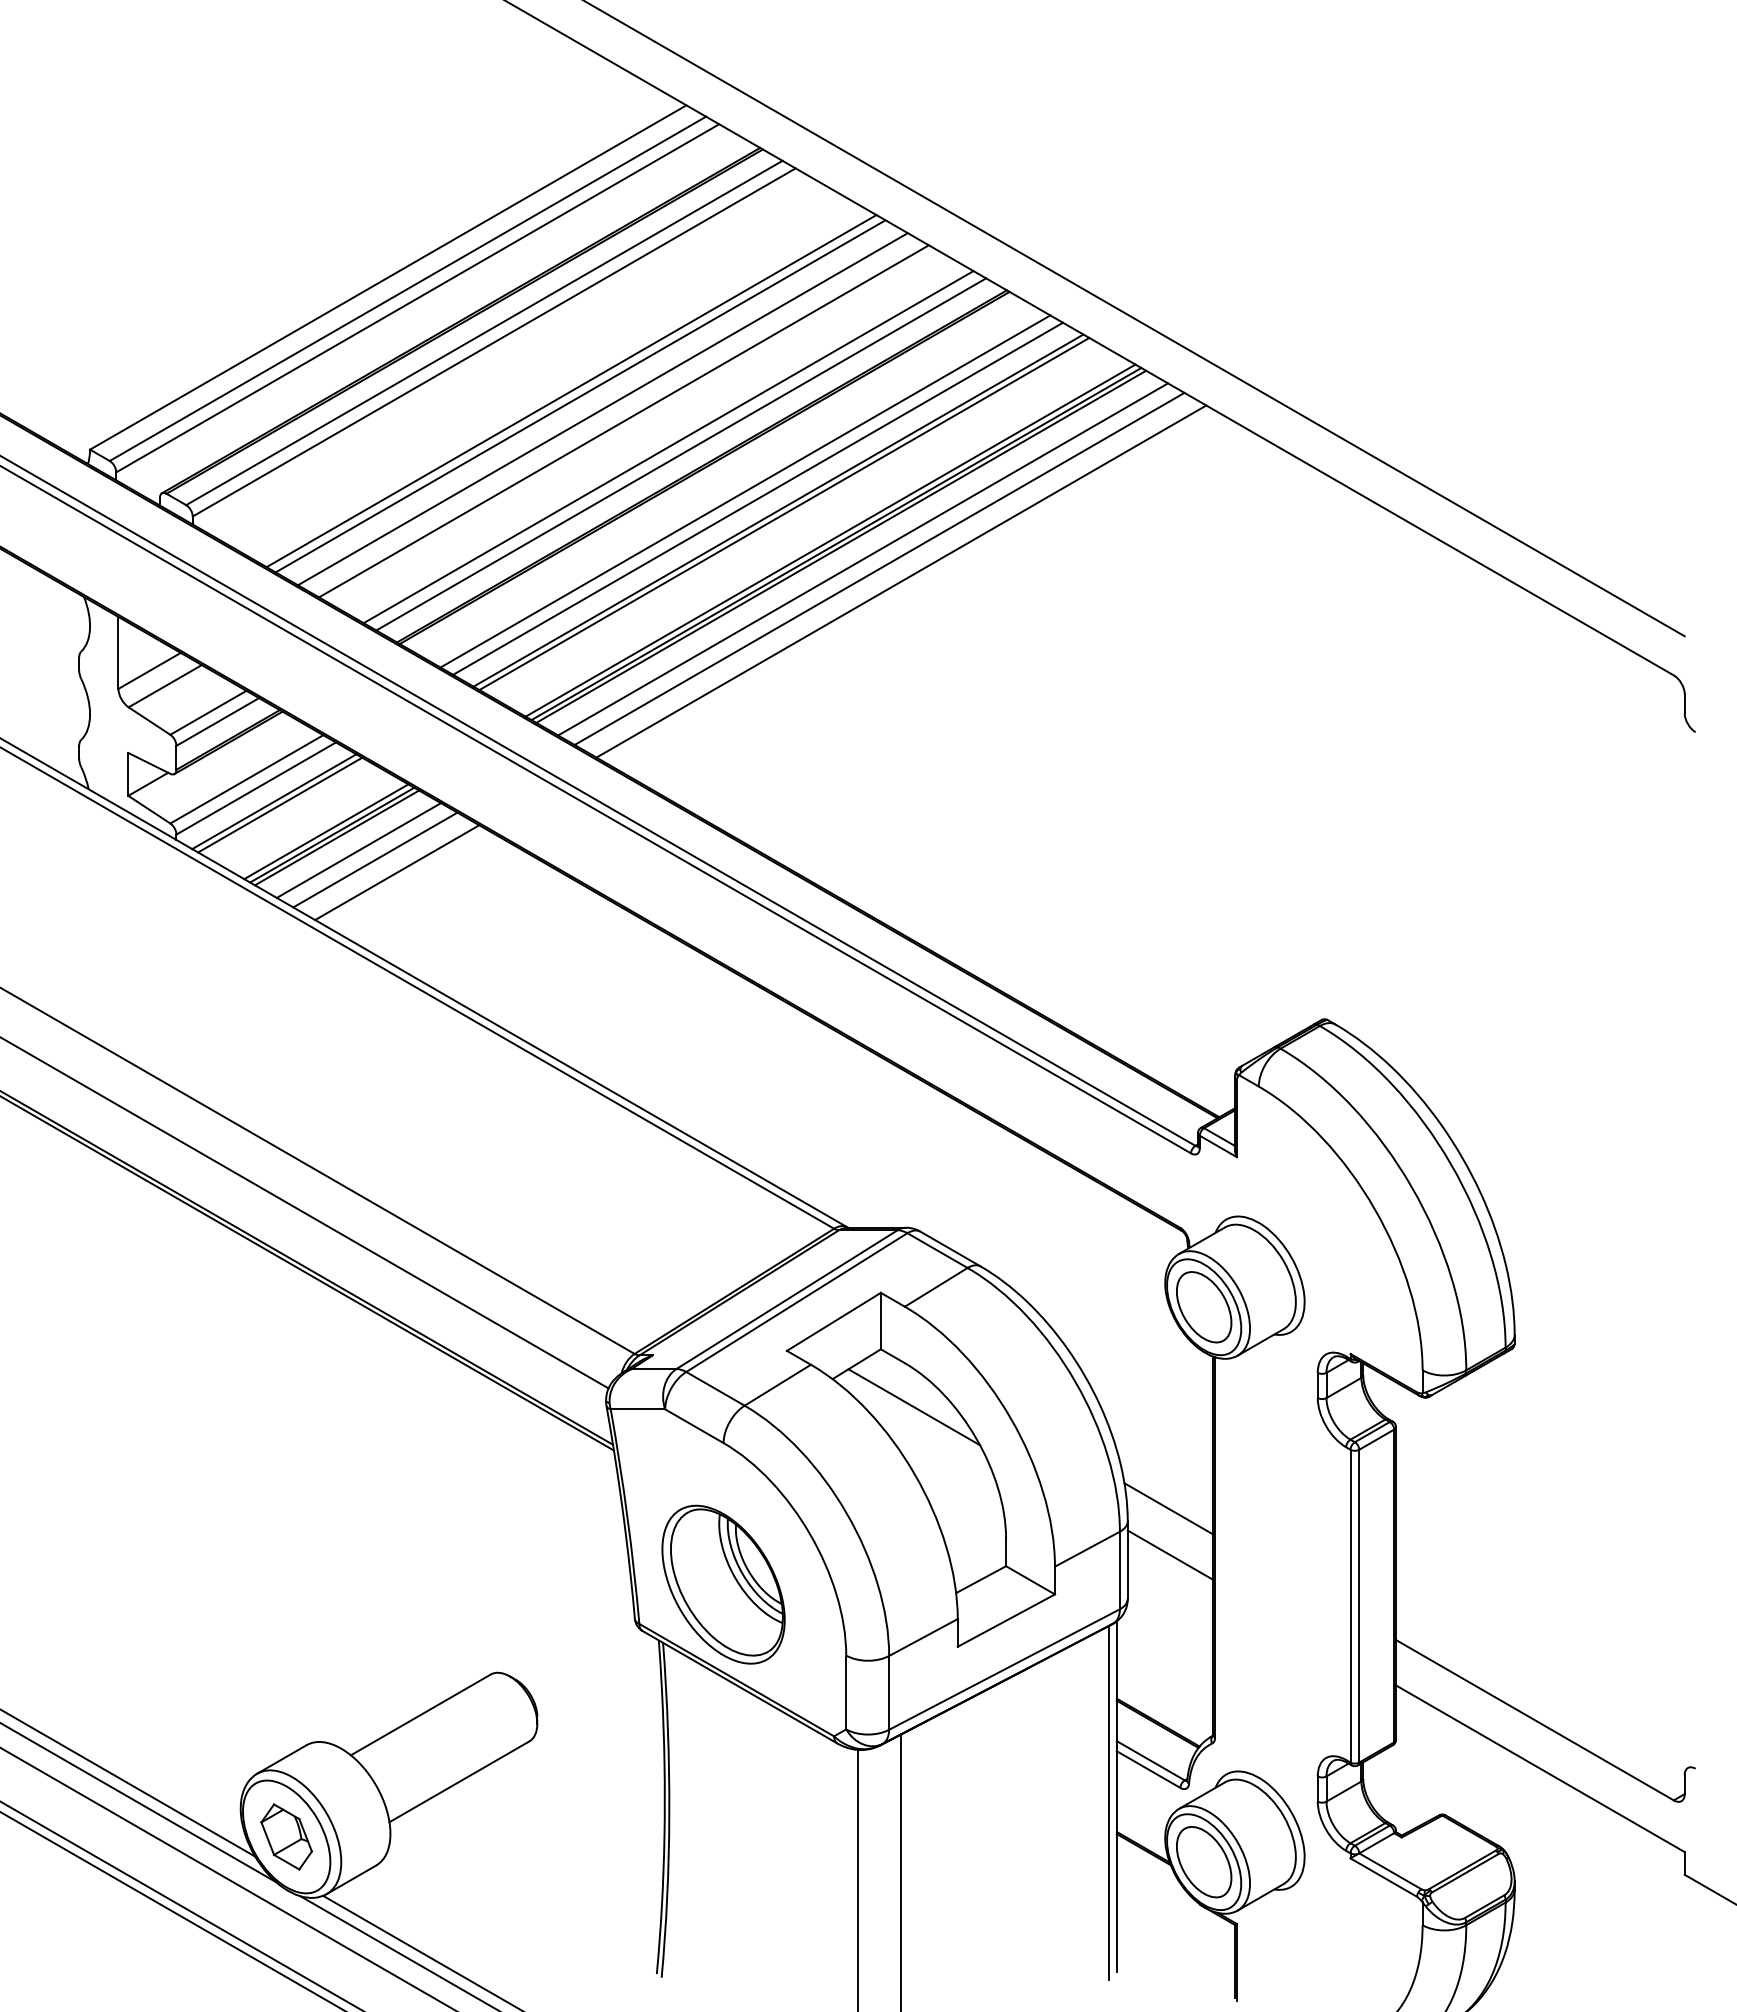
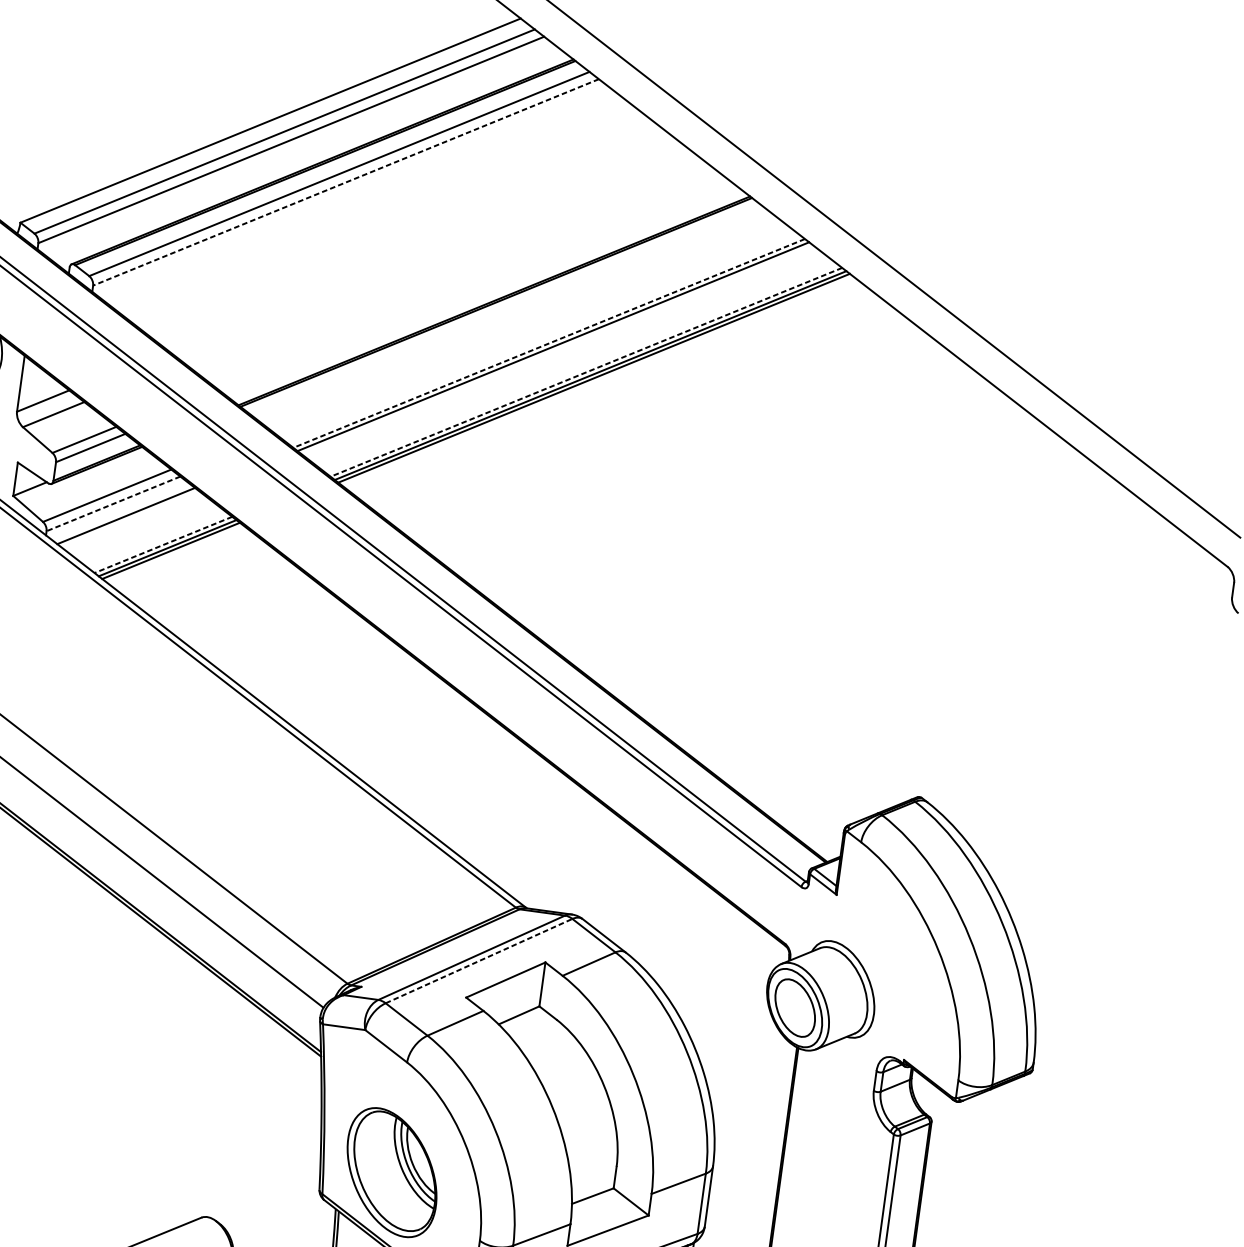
line: (493, 342) -> (345, 182), solid -> dashed
line: (571, 391) -> (400, 228), removed
line: (580, 396) -> (407, 233), removed
line: (602, 409) -> (423, 246), removed
line: (623, 421) -> (438, 257), removed
line: (668, 447) -> (470, 282), removed
line: (681, 454) -> (479, 289), removed
line: (745, 491) -> (525, 325), removed
line: (757, 498) -> (534, 331), removed
line: (778, 510) -> (549, 343), solid -> dashed
line: (830, 540) -> (586, 372), solid -> dashed
line: (863, 559) -> (610, 390), removed
line: (879, 568) -> (621, 399), removed
line: (901, 581) -> (637, 411), removed
line: (255, 788) -> (112, 503), solid -> dashed
line: (280, 804) -> (130, 518), removed
line: (326, 831) -> (163, 544), solid -> dashed
line: (358, 850) -> (186, 562), removed
line: (375, 859) -> (198, 571), removed
line: (397, 872) -> (214, 584), removed
line: (796, 1302) -> (478, 960), solid -> dashed
line: (914, 1407) -> (559, 1055), removed
line: (1168, 1508) -> (746, 1160), removed
line: (1170, 1554) -> (742, 1196), removed

